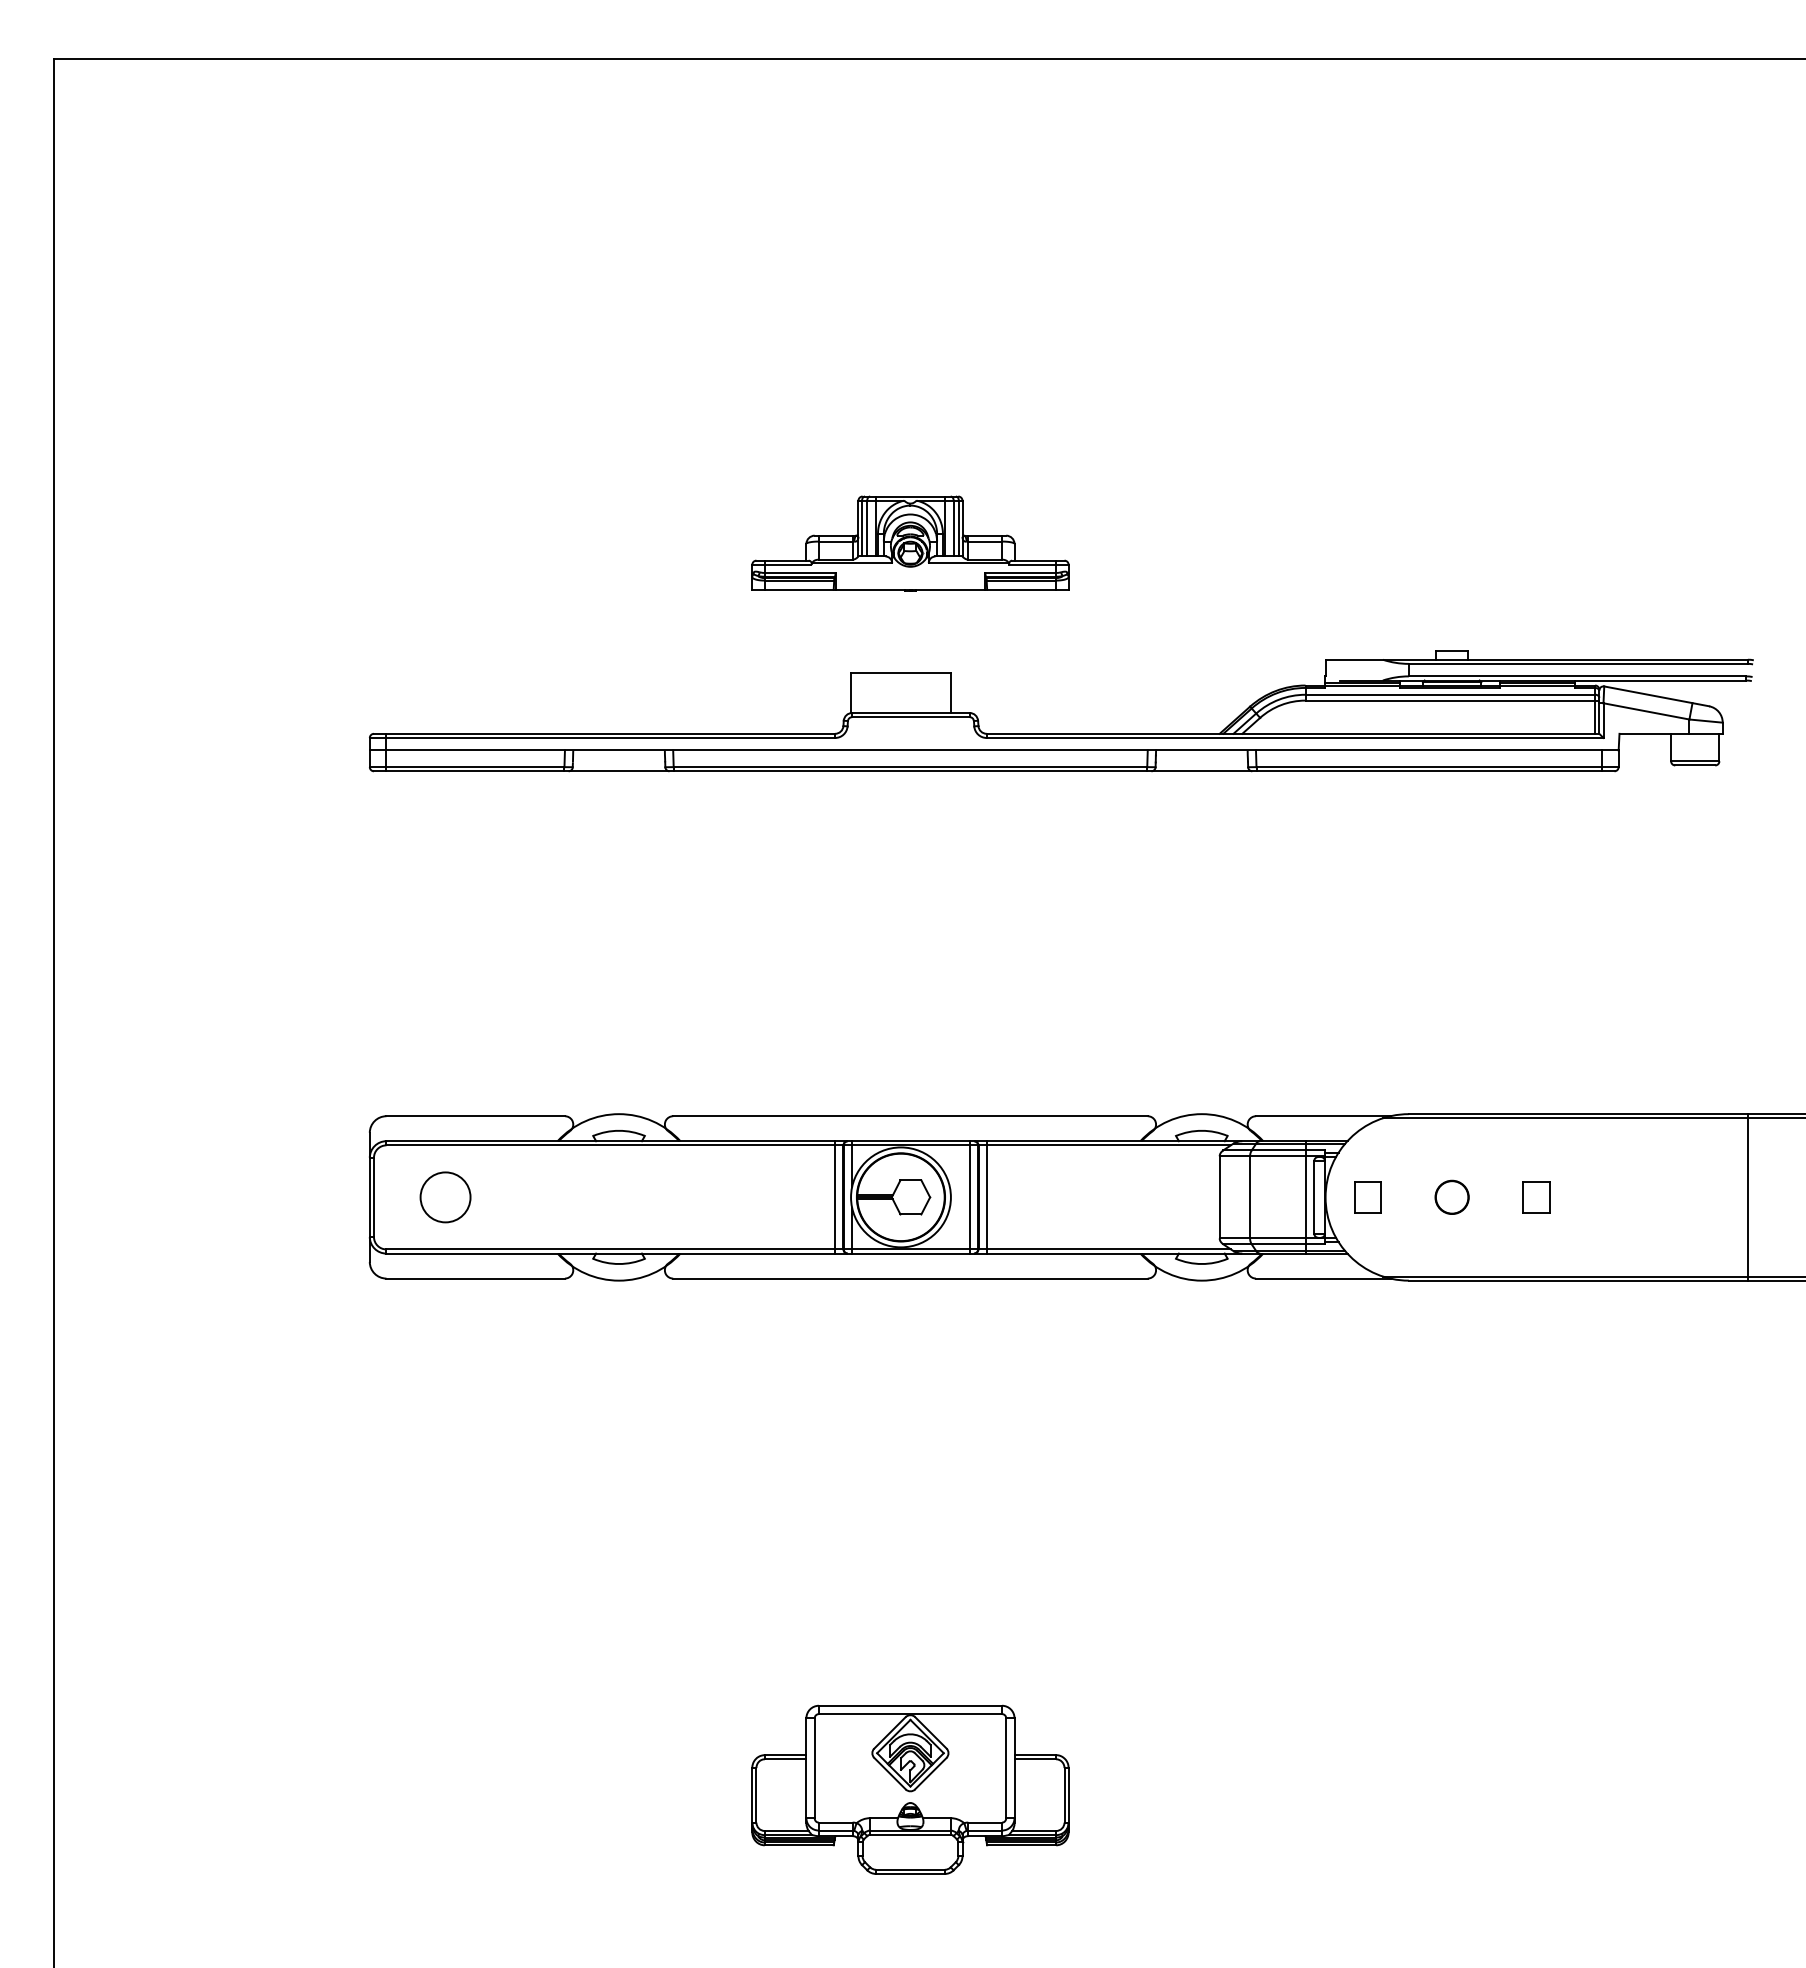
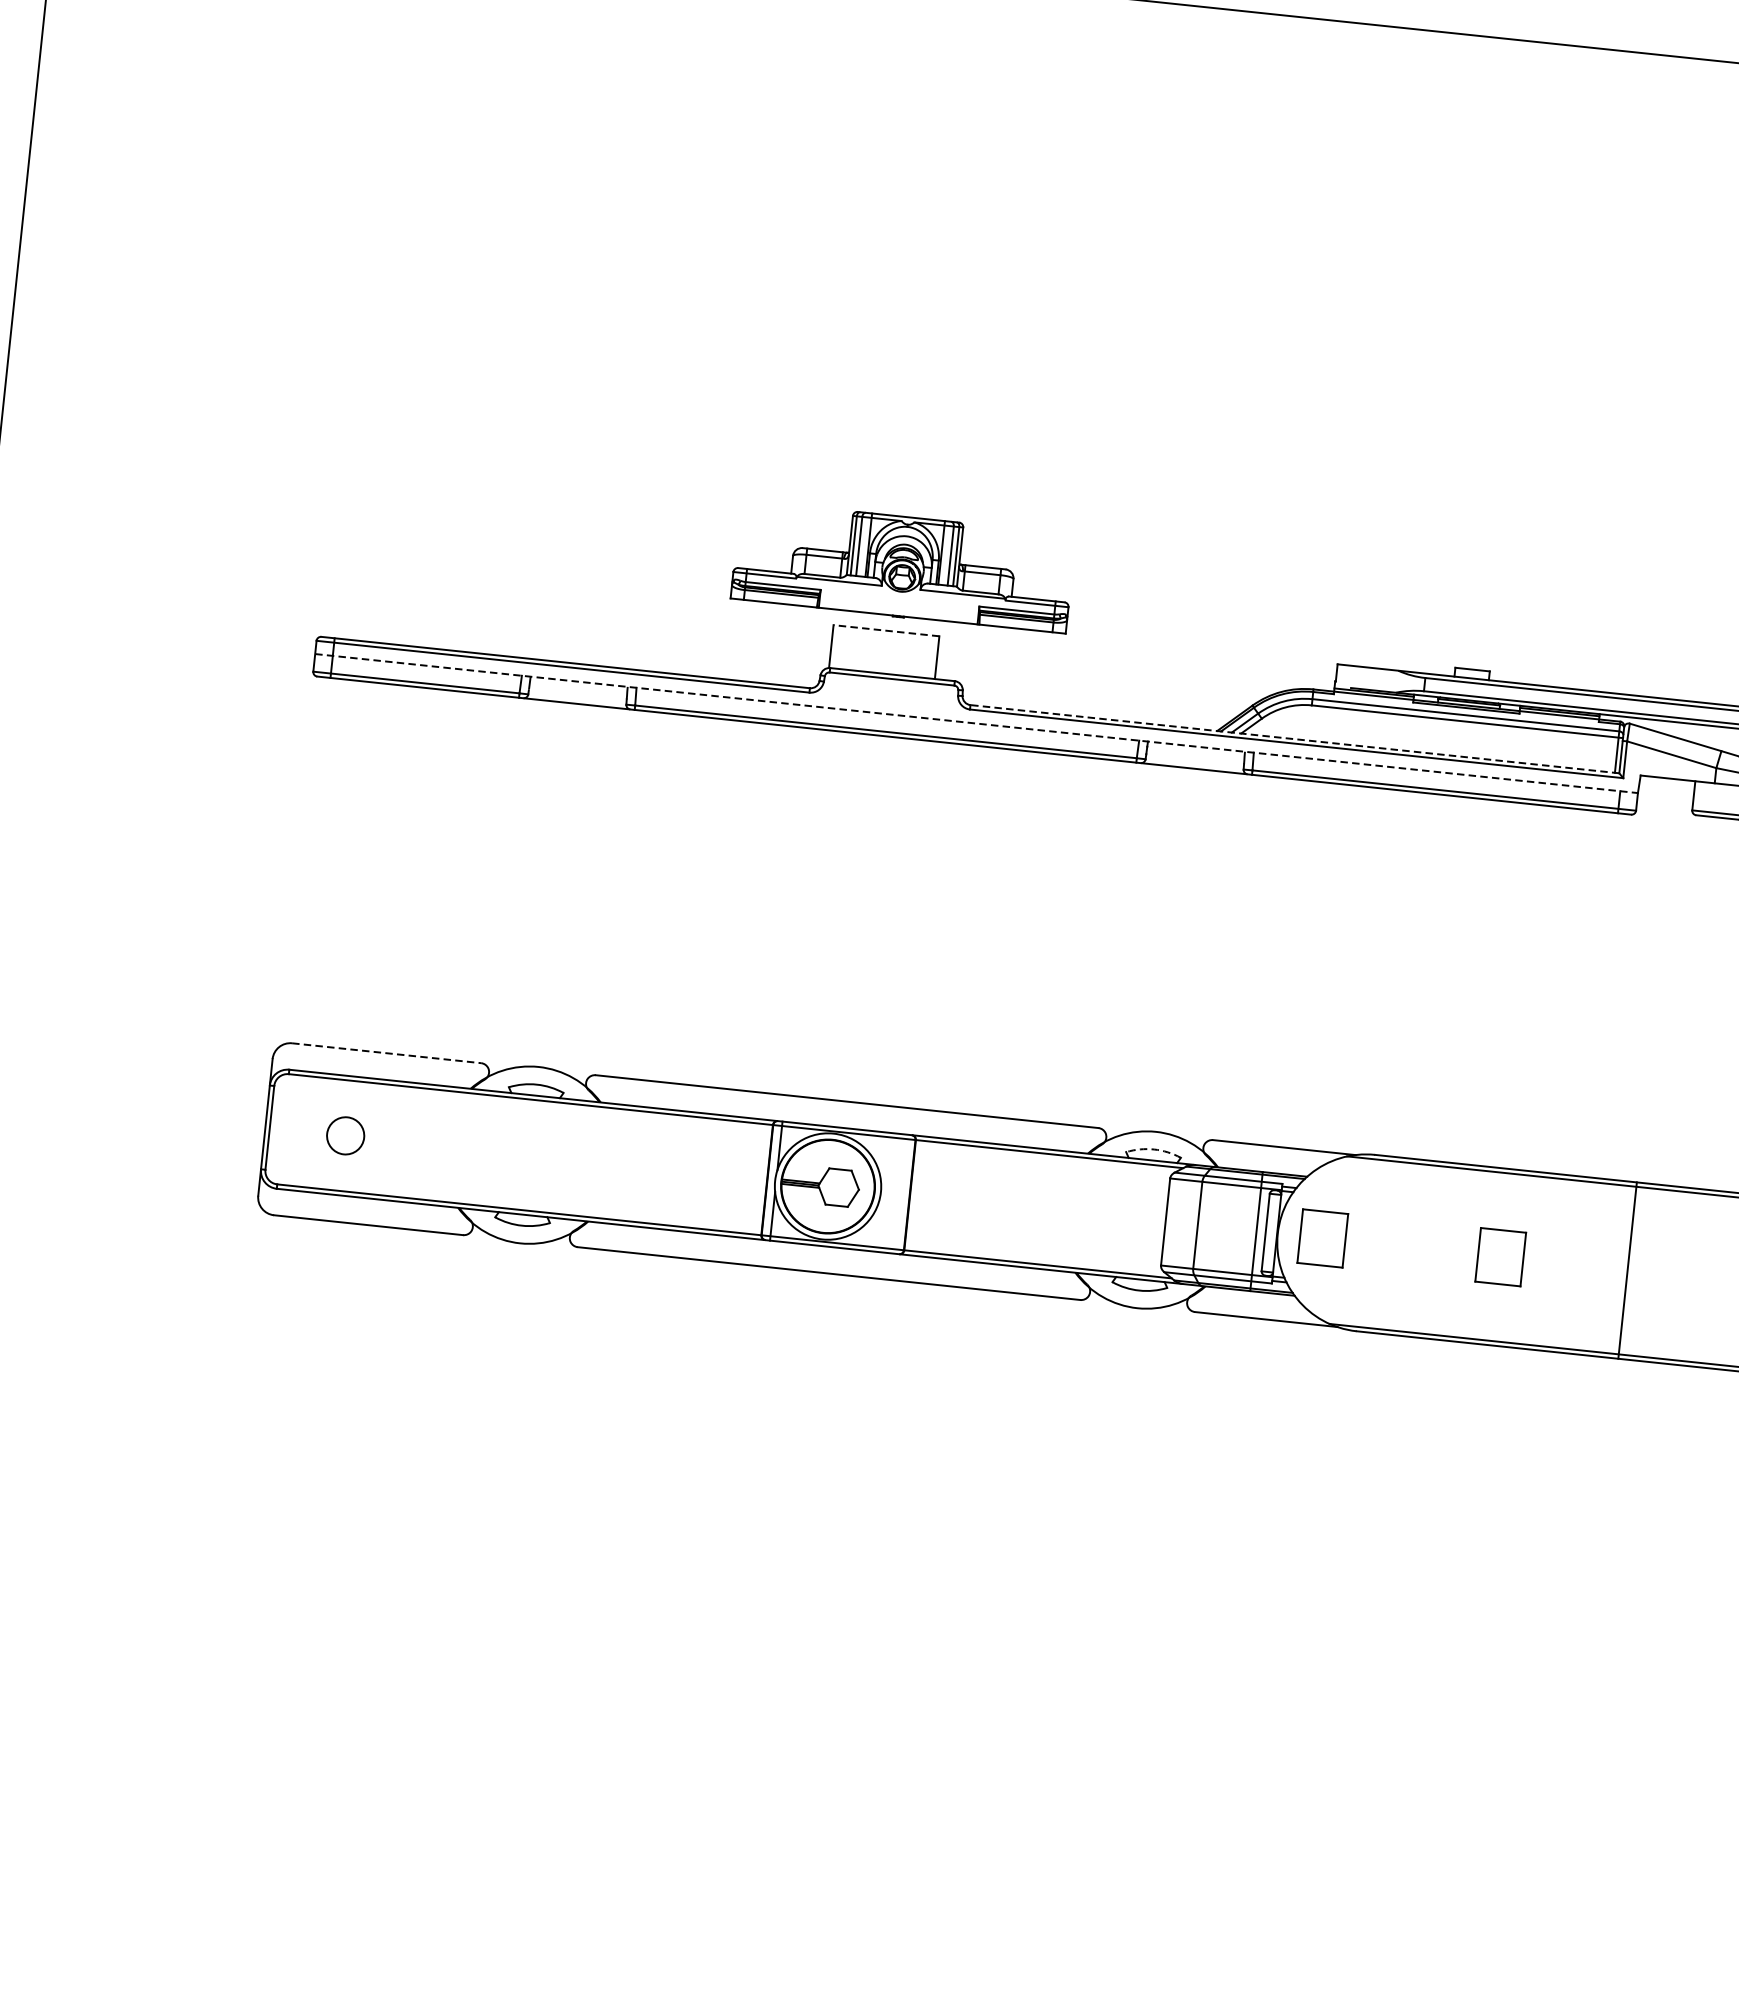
part: (910, 543) -> (903, 567), moved
line: (900, 672) -> (885, 630), solid -> dashed
line: (1292, 733) -> (1294, 738), solid -> dashed
line: (994, 750) -> (976, 723), solid -> dashed
line: (476, 1116) -> (387, 1053), solid -> dashed
arc: (1201, 1130) -> (1153, 1149), solid -> dashed
circle: (1451, 1196) -> (1411, 1246), removed
circle: (445, 1197) -> (345, 1135), size x0.7
line: (835, 1197) -> (758, 1179), removed
line: (969, 1197) -> (900, 1194), removed
line: (986, 1197) -> (918, 1196), removed
part: (1367, 1197) -> (1322, 1238), size x1.6
part: (1536, 1197) -> (1501, 1257), size x1.6
line: (1747, 1197) -> (1627, 1270), moved
part: (910, 1789) -> (772, 1814), removed

